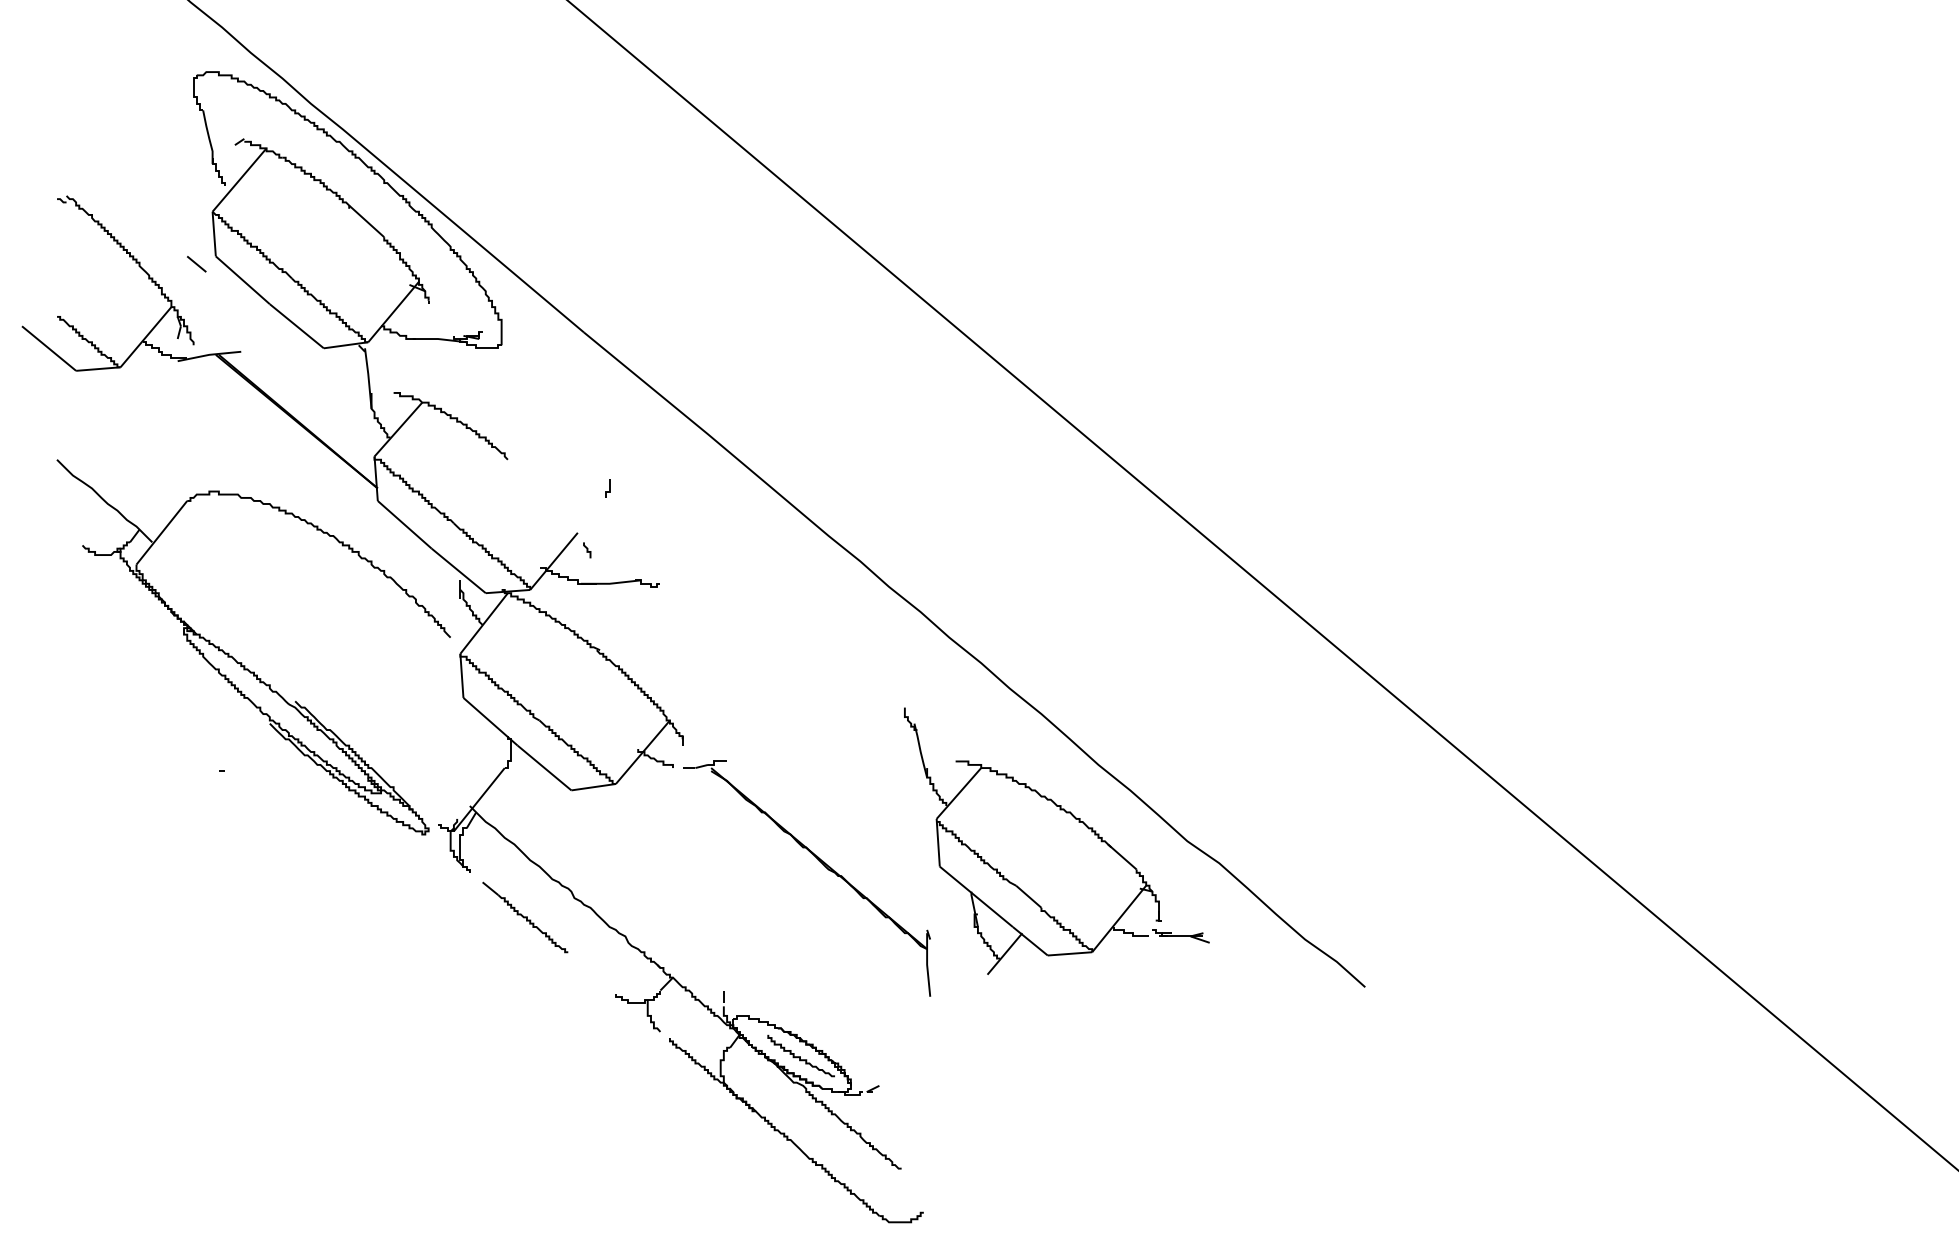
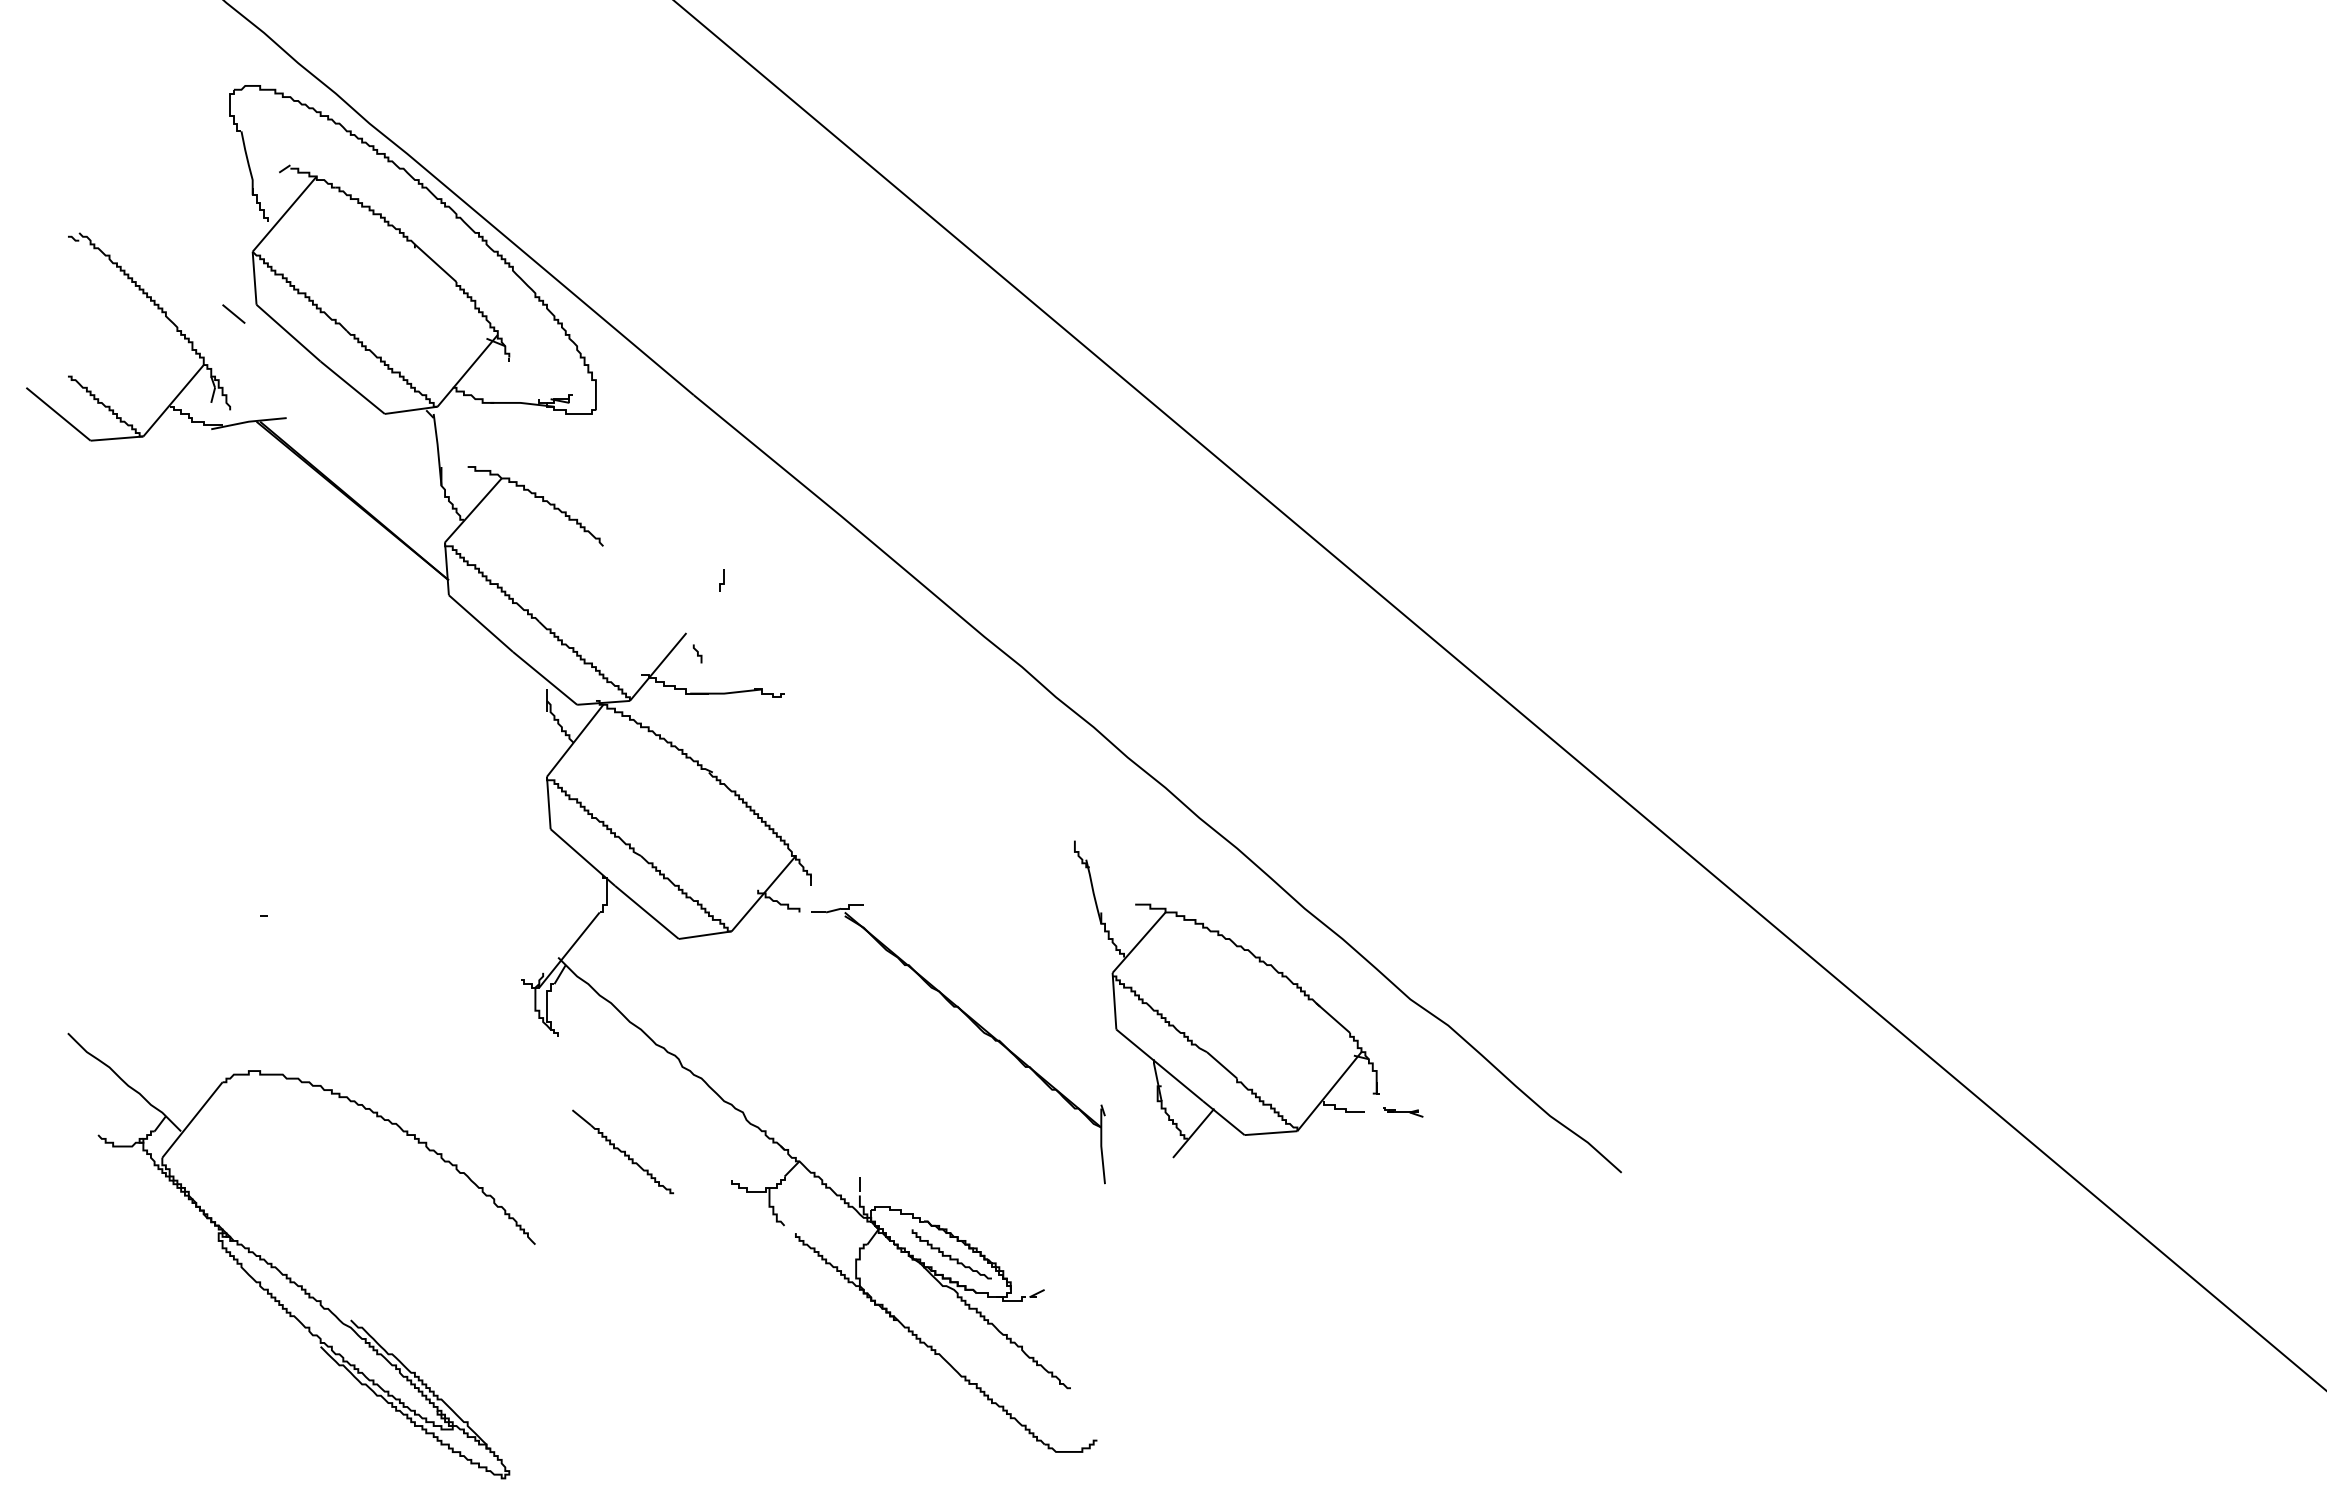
part: (241, 661) -> (286, 1273), moved
part: (524, 917) -> (622, 1151), moved
part: (1180, 936) -> (1402, 1112), size x0.6

